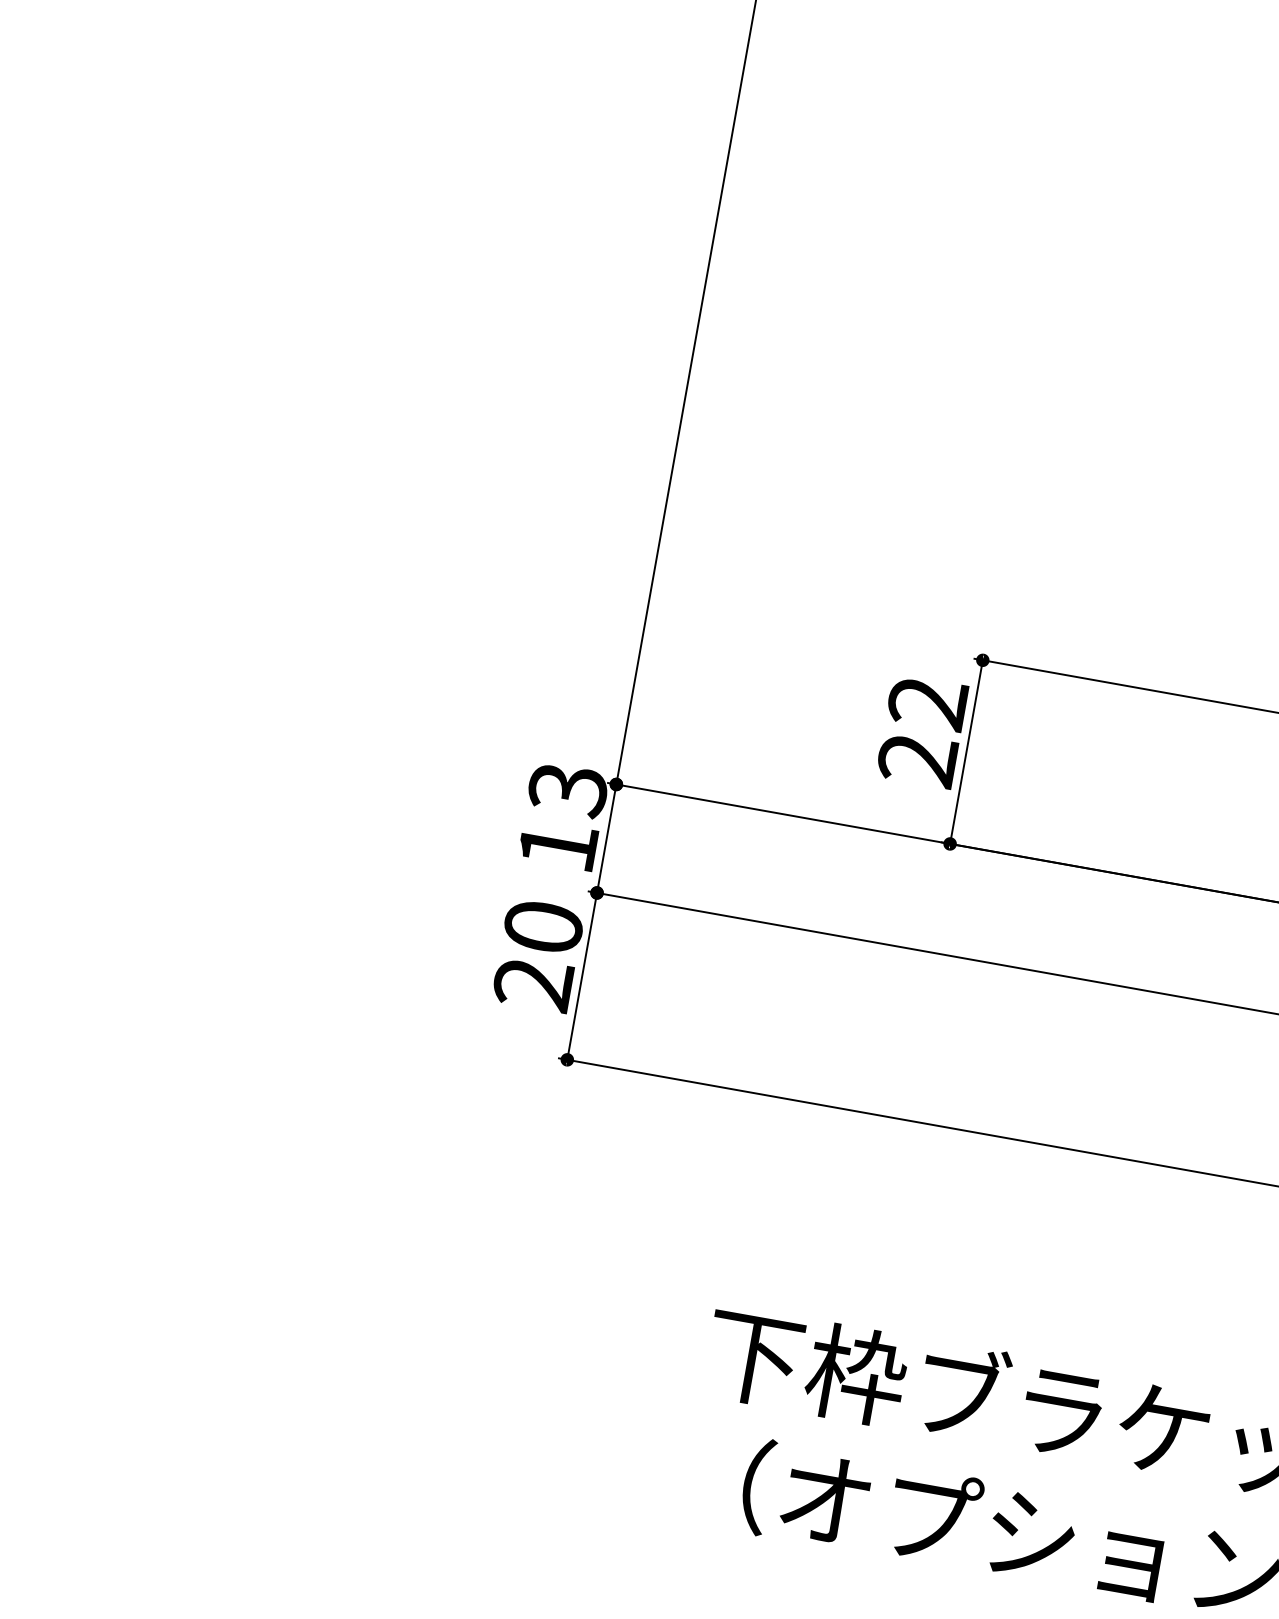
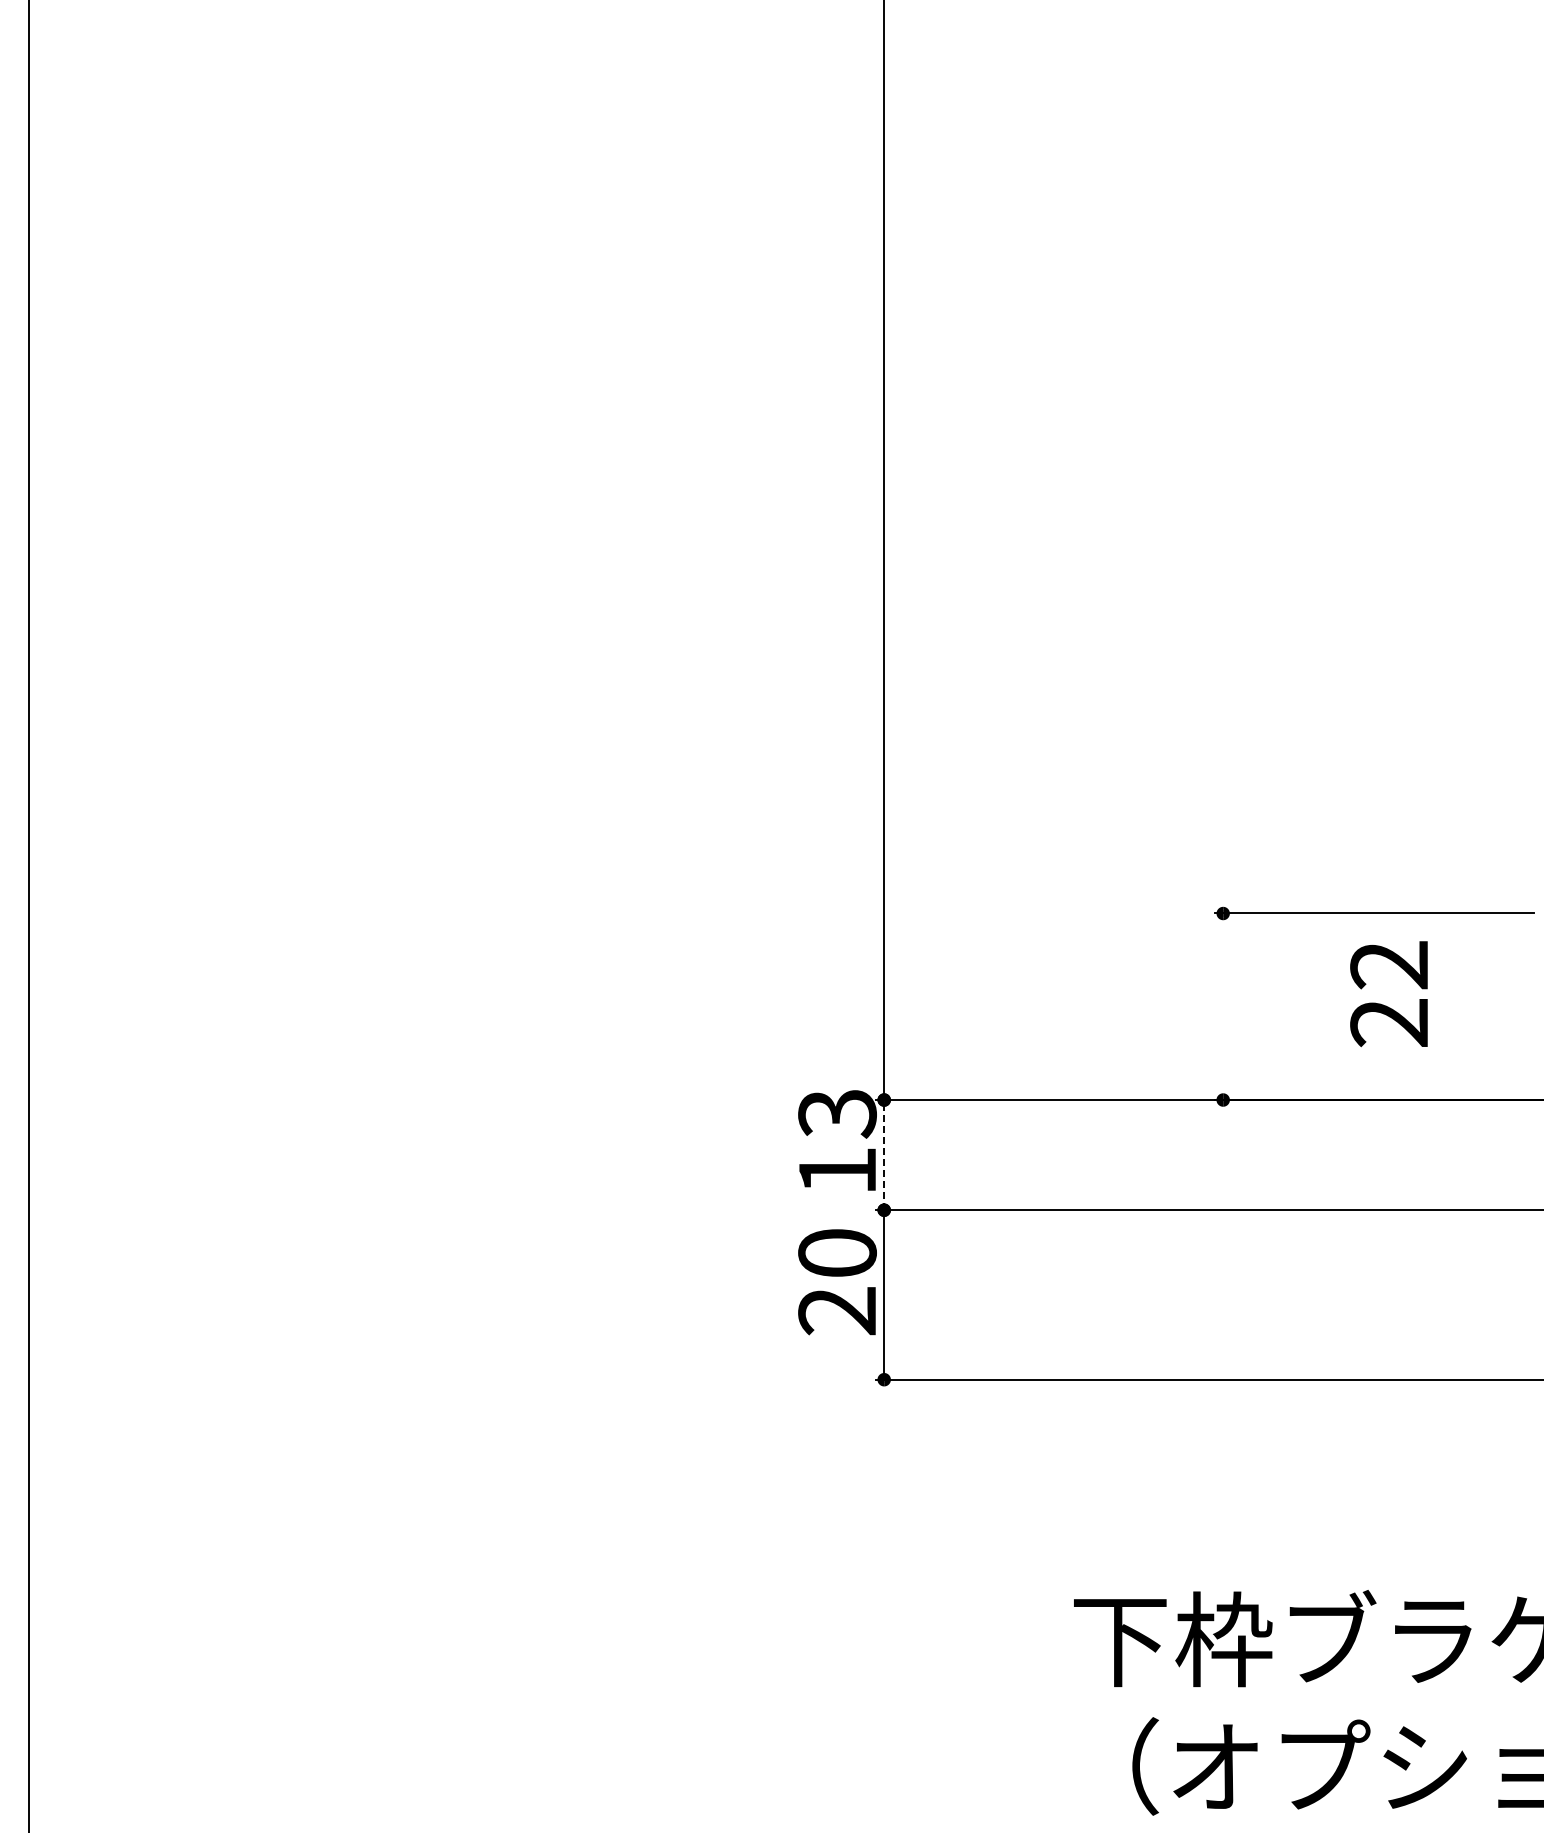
text: (921, 731) -> (1388, 994), moved
line: (966, 751) -> (1223, 1006), removed
line: (607, 838) -> (884, 1154), solid -> dashed

